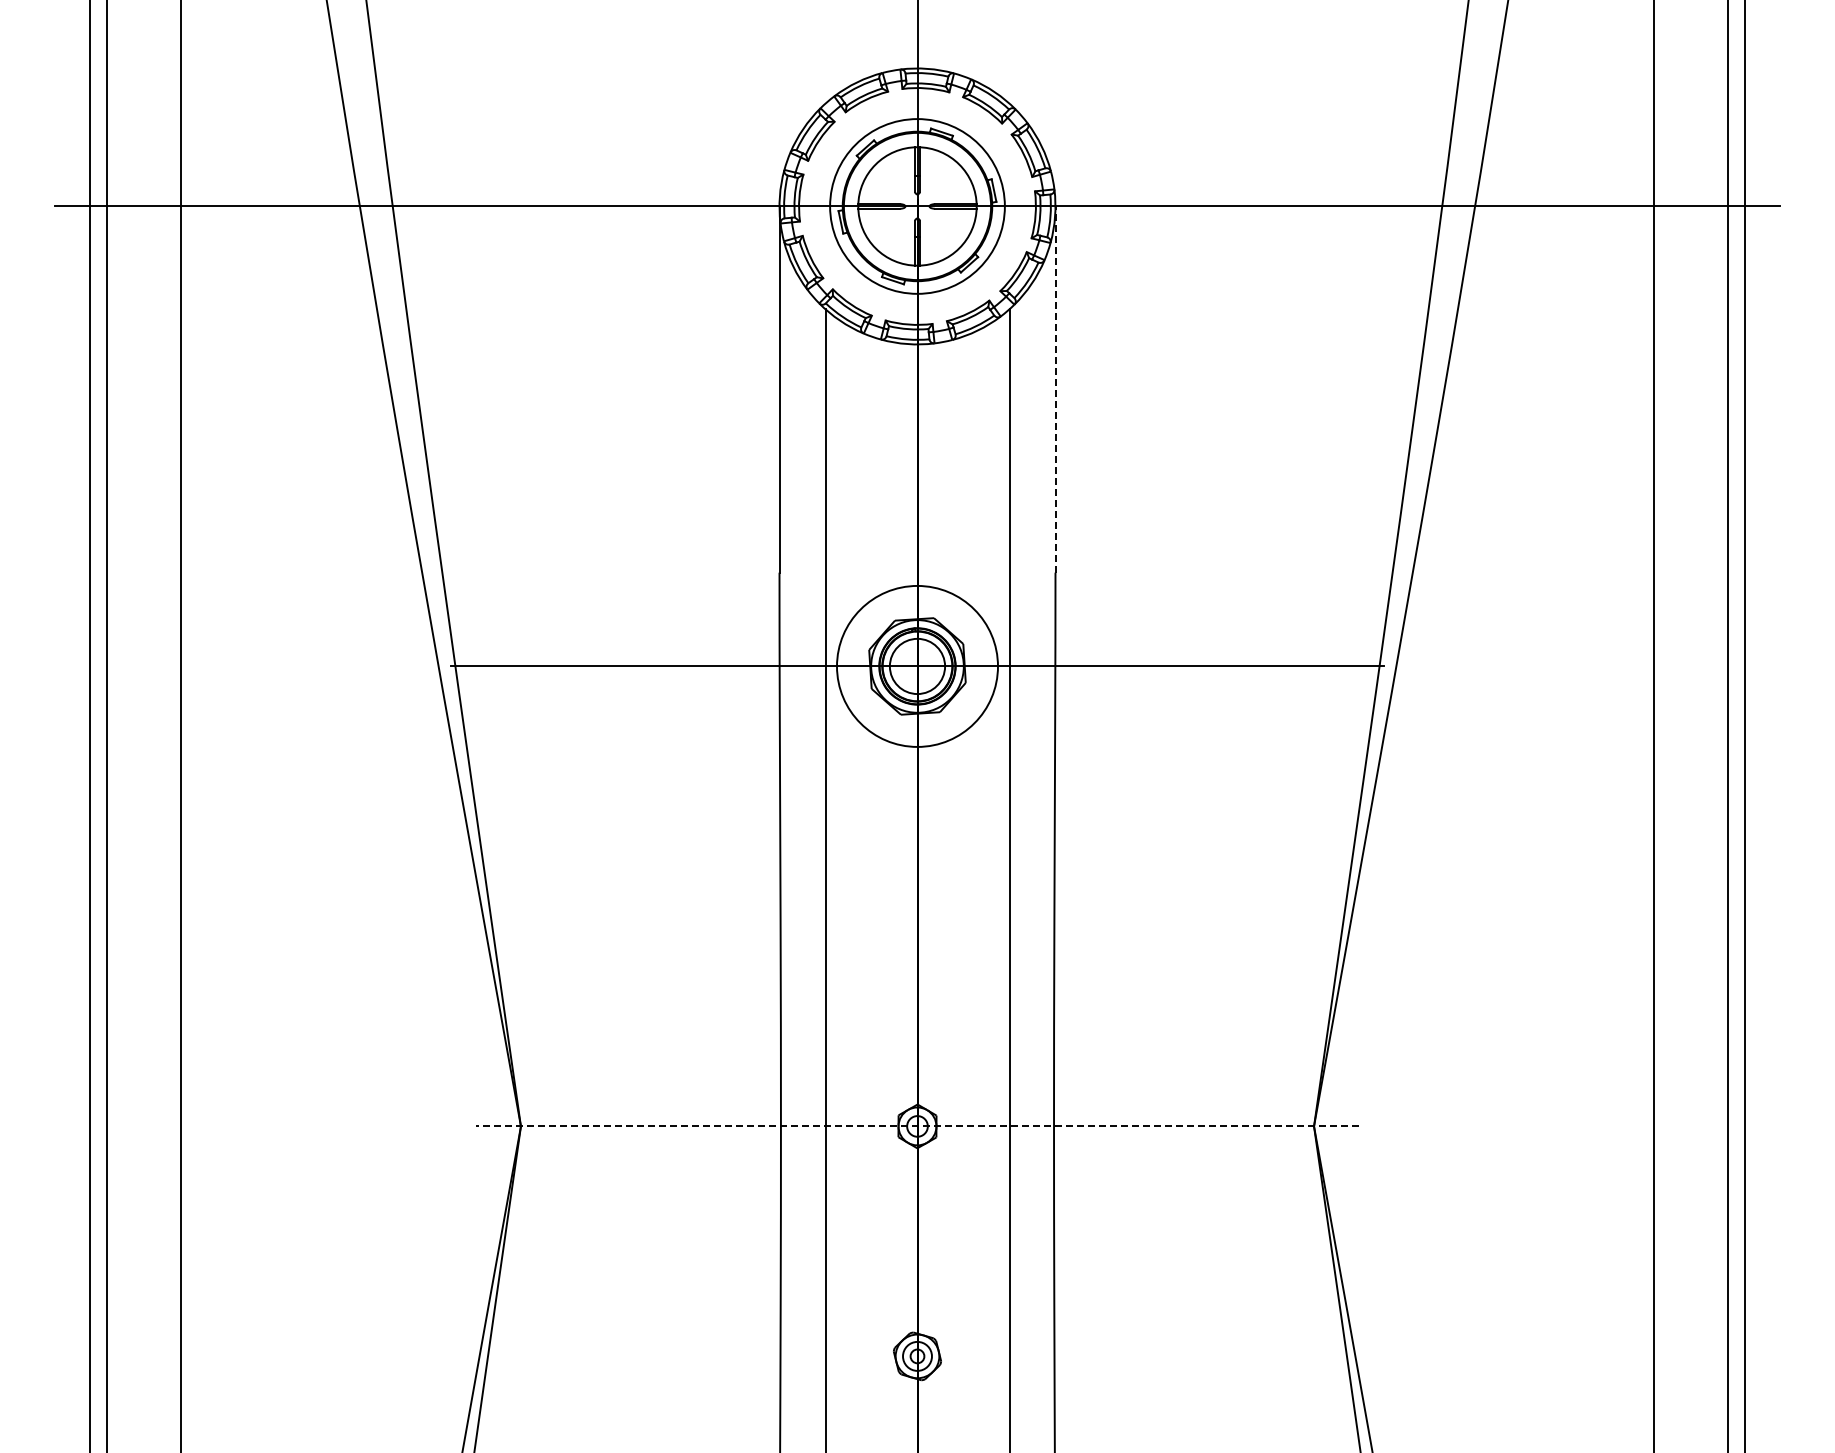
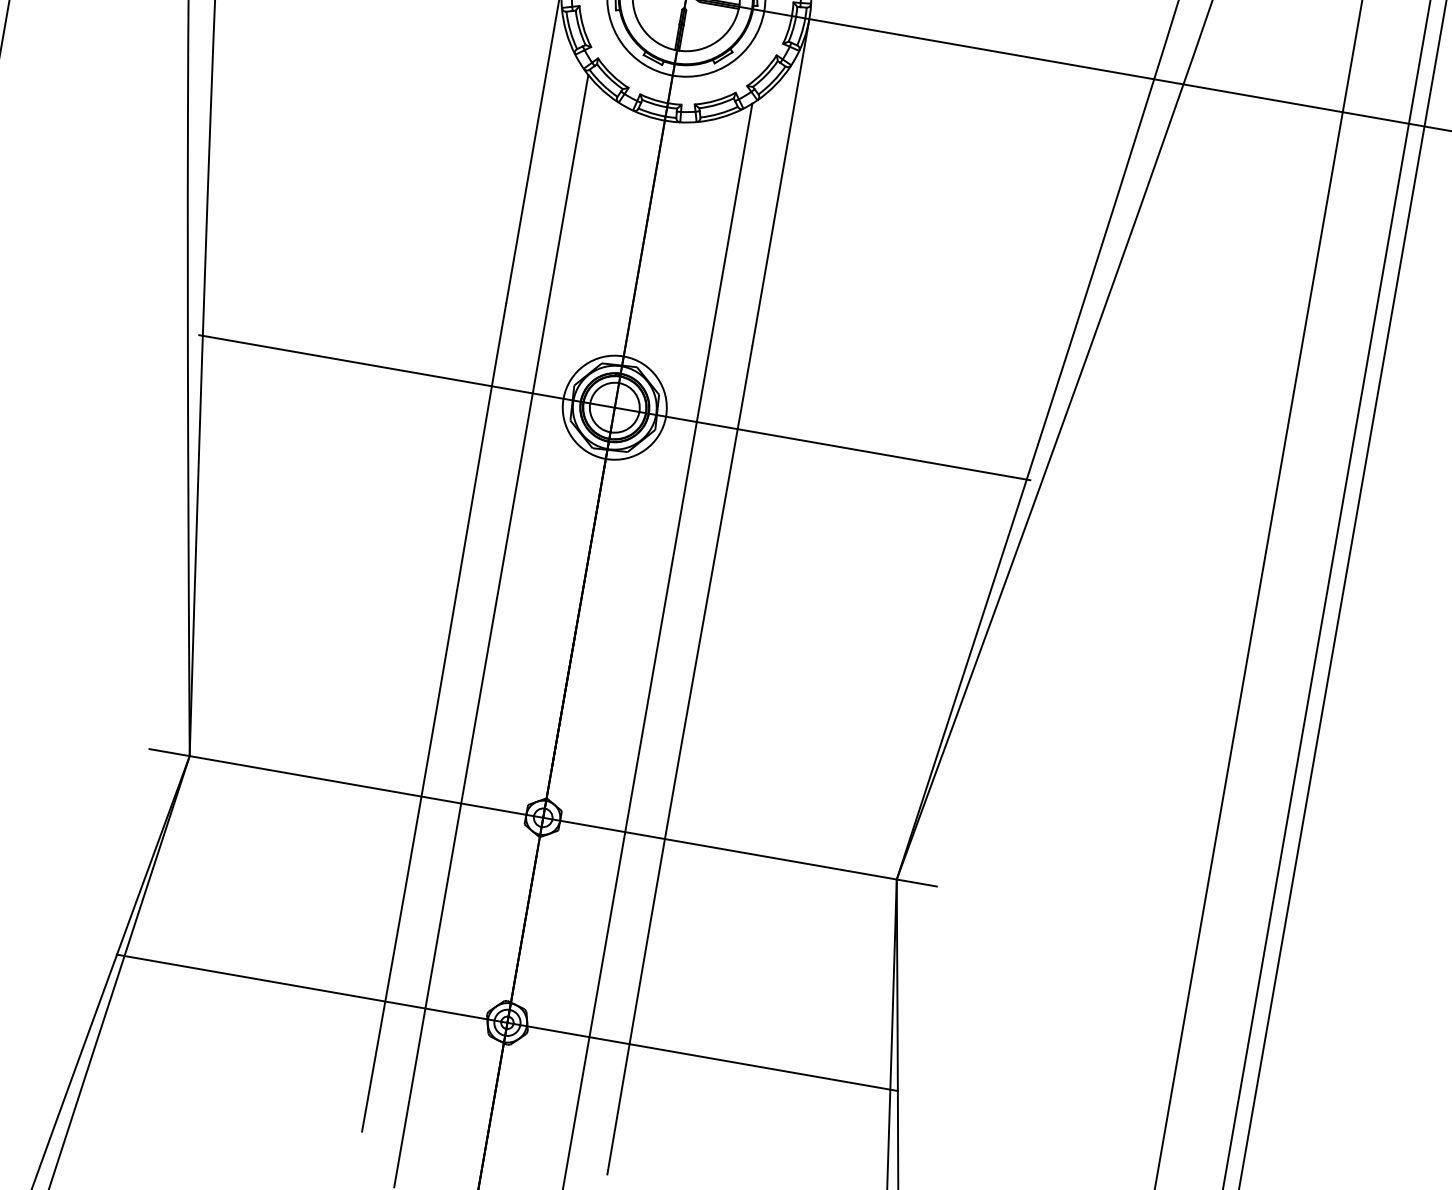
line: (1055, 389) -> (780, 182), dashed -> solid
circle: (917, 665) -> (614, 406), size x0.71
line: (917, 1126) -> (543, 817), dashed -> solid
line: (917, 1356) -> (507, 1022), added

